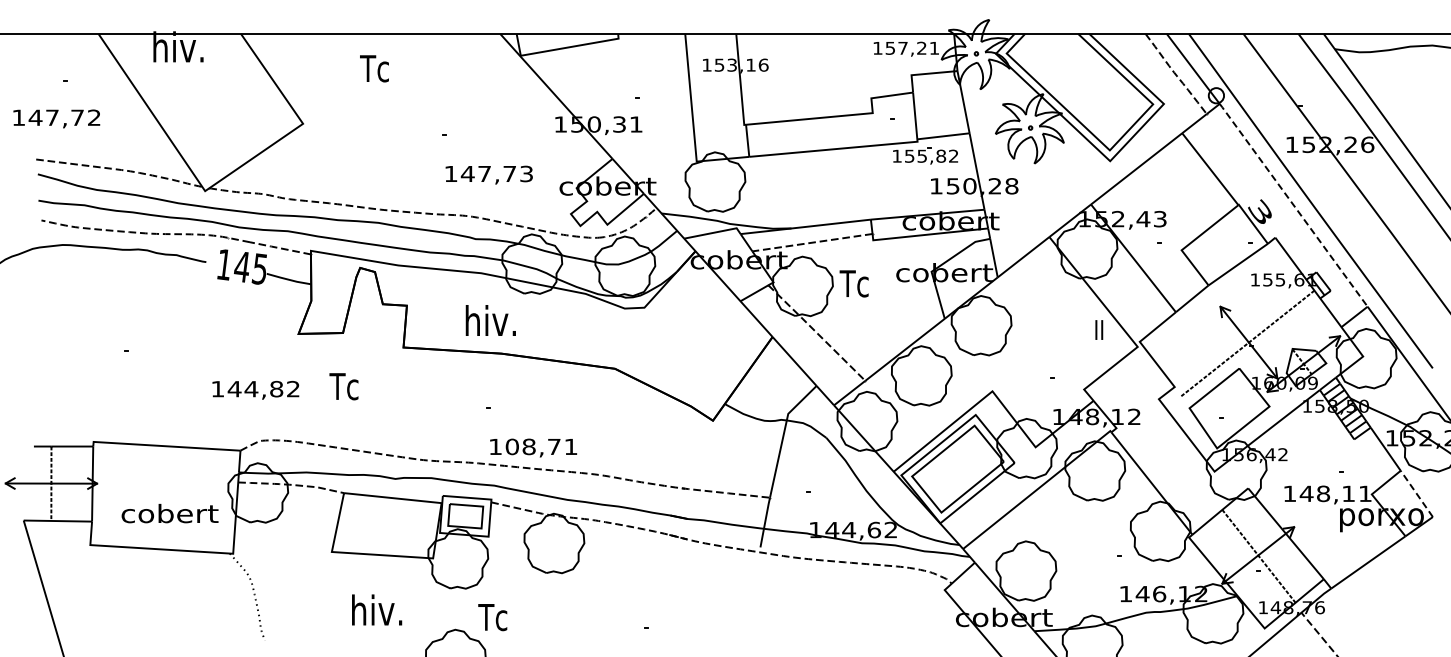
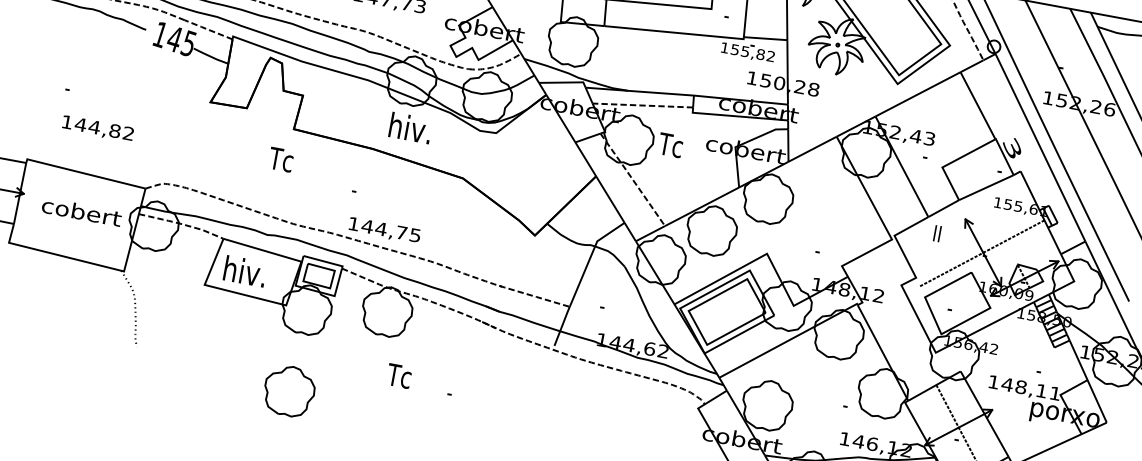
line: (1293, 204) -> (1040, 147), dashed -> solid
text: (490, 320) -> (410, 128), moved
text: (1099, 329) -> (937, 233), moved
text: (343, 386) -> (280, 159), moved
text: (255, 390) -> (97, 129), moved
text: (541, 446) -> (391, 230), 108,71 -> 144,75
line: (1416, 493) -> (1096, 401), dashed -> solid
text: (169, 513) -> (81, 211), moved
text: (377, 609) -> (245, 271), moved
text: (492, 617) -> (398, 376), moved

